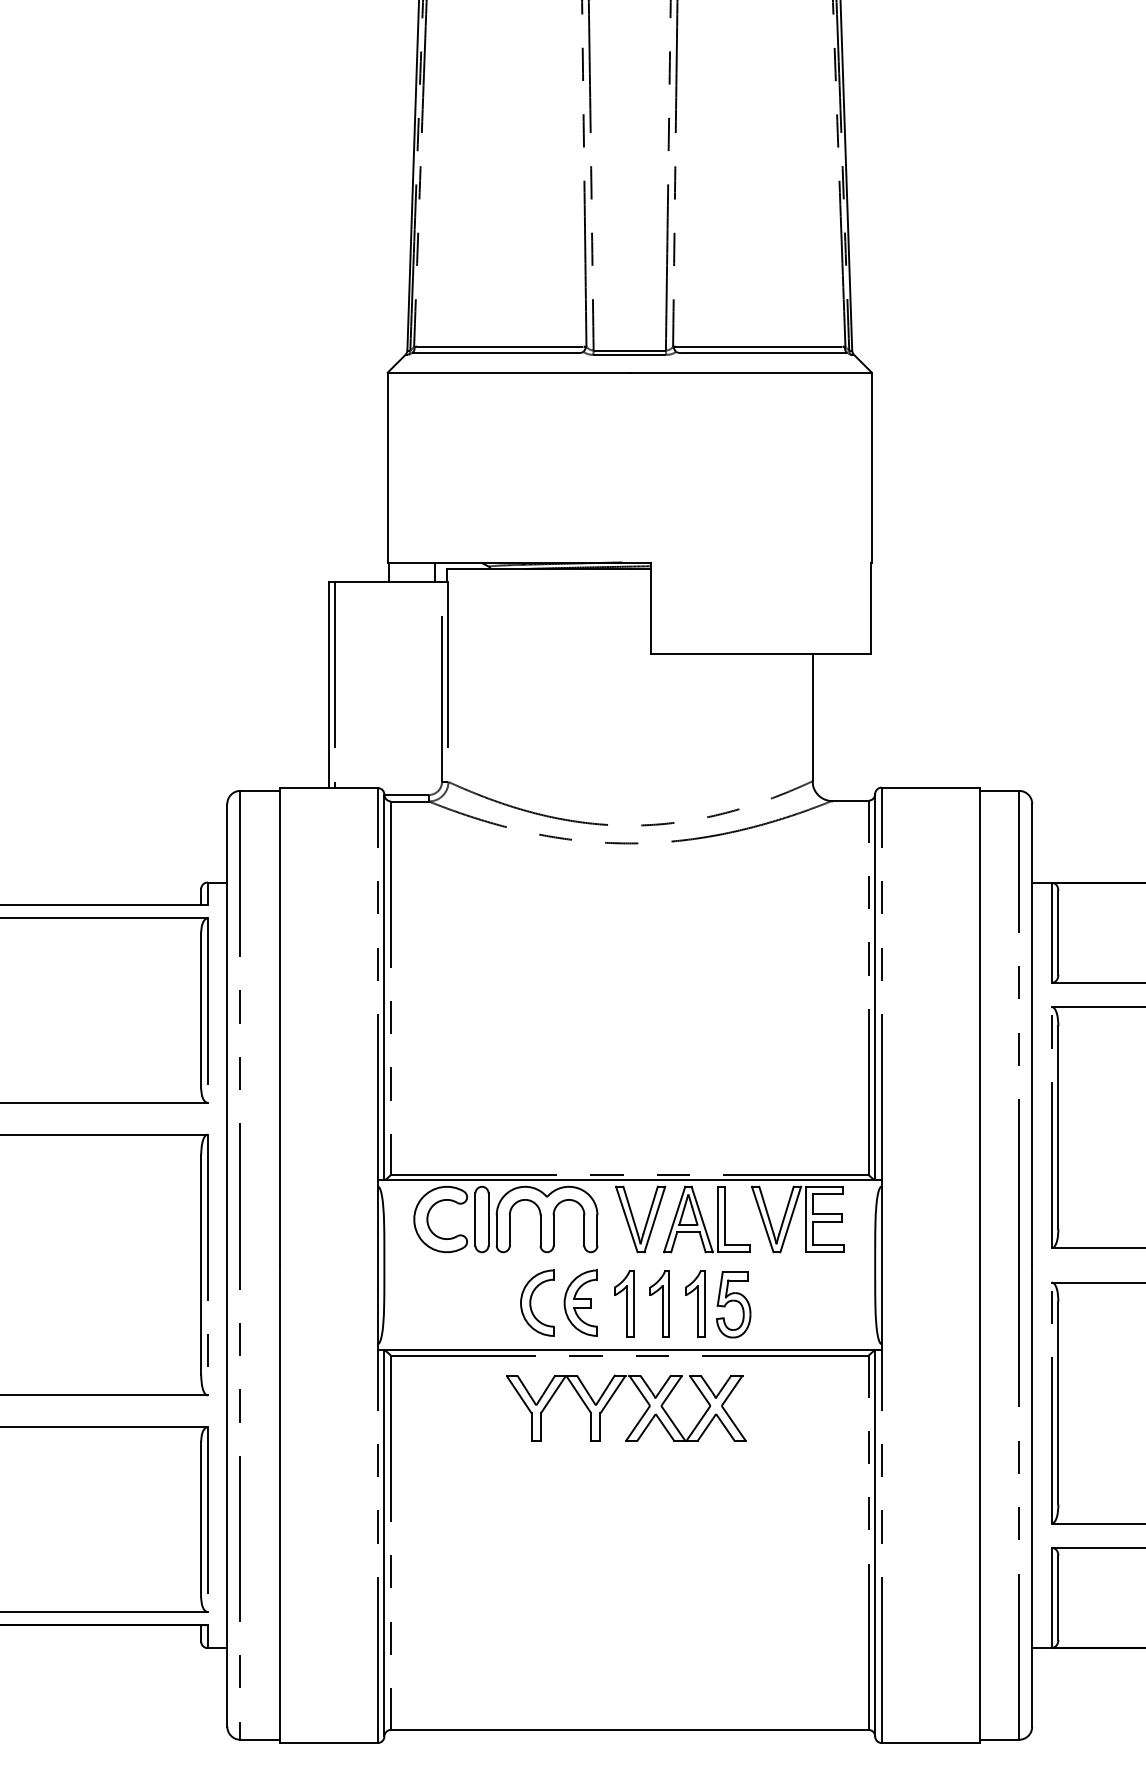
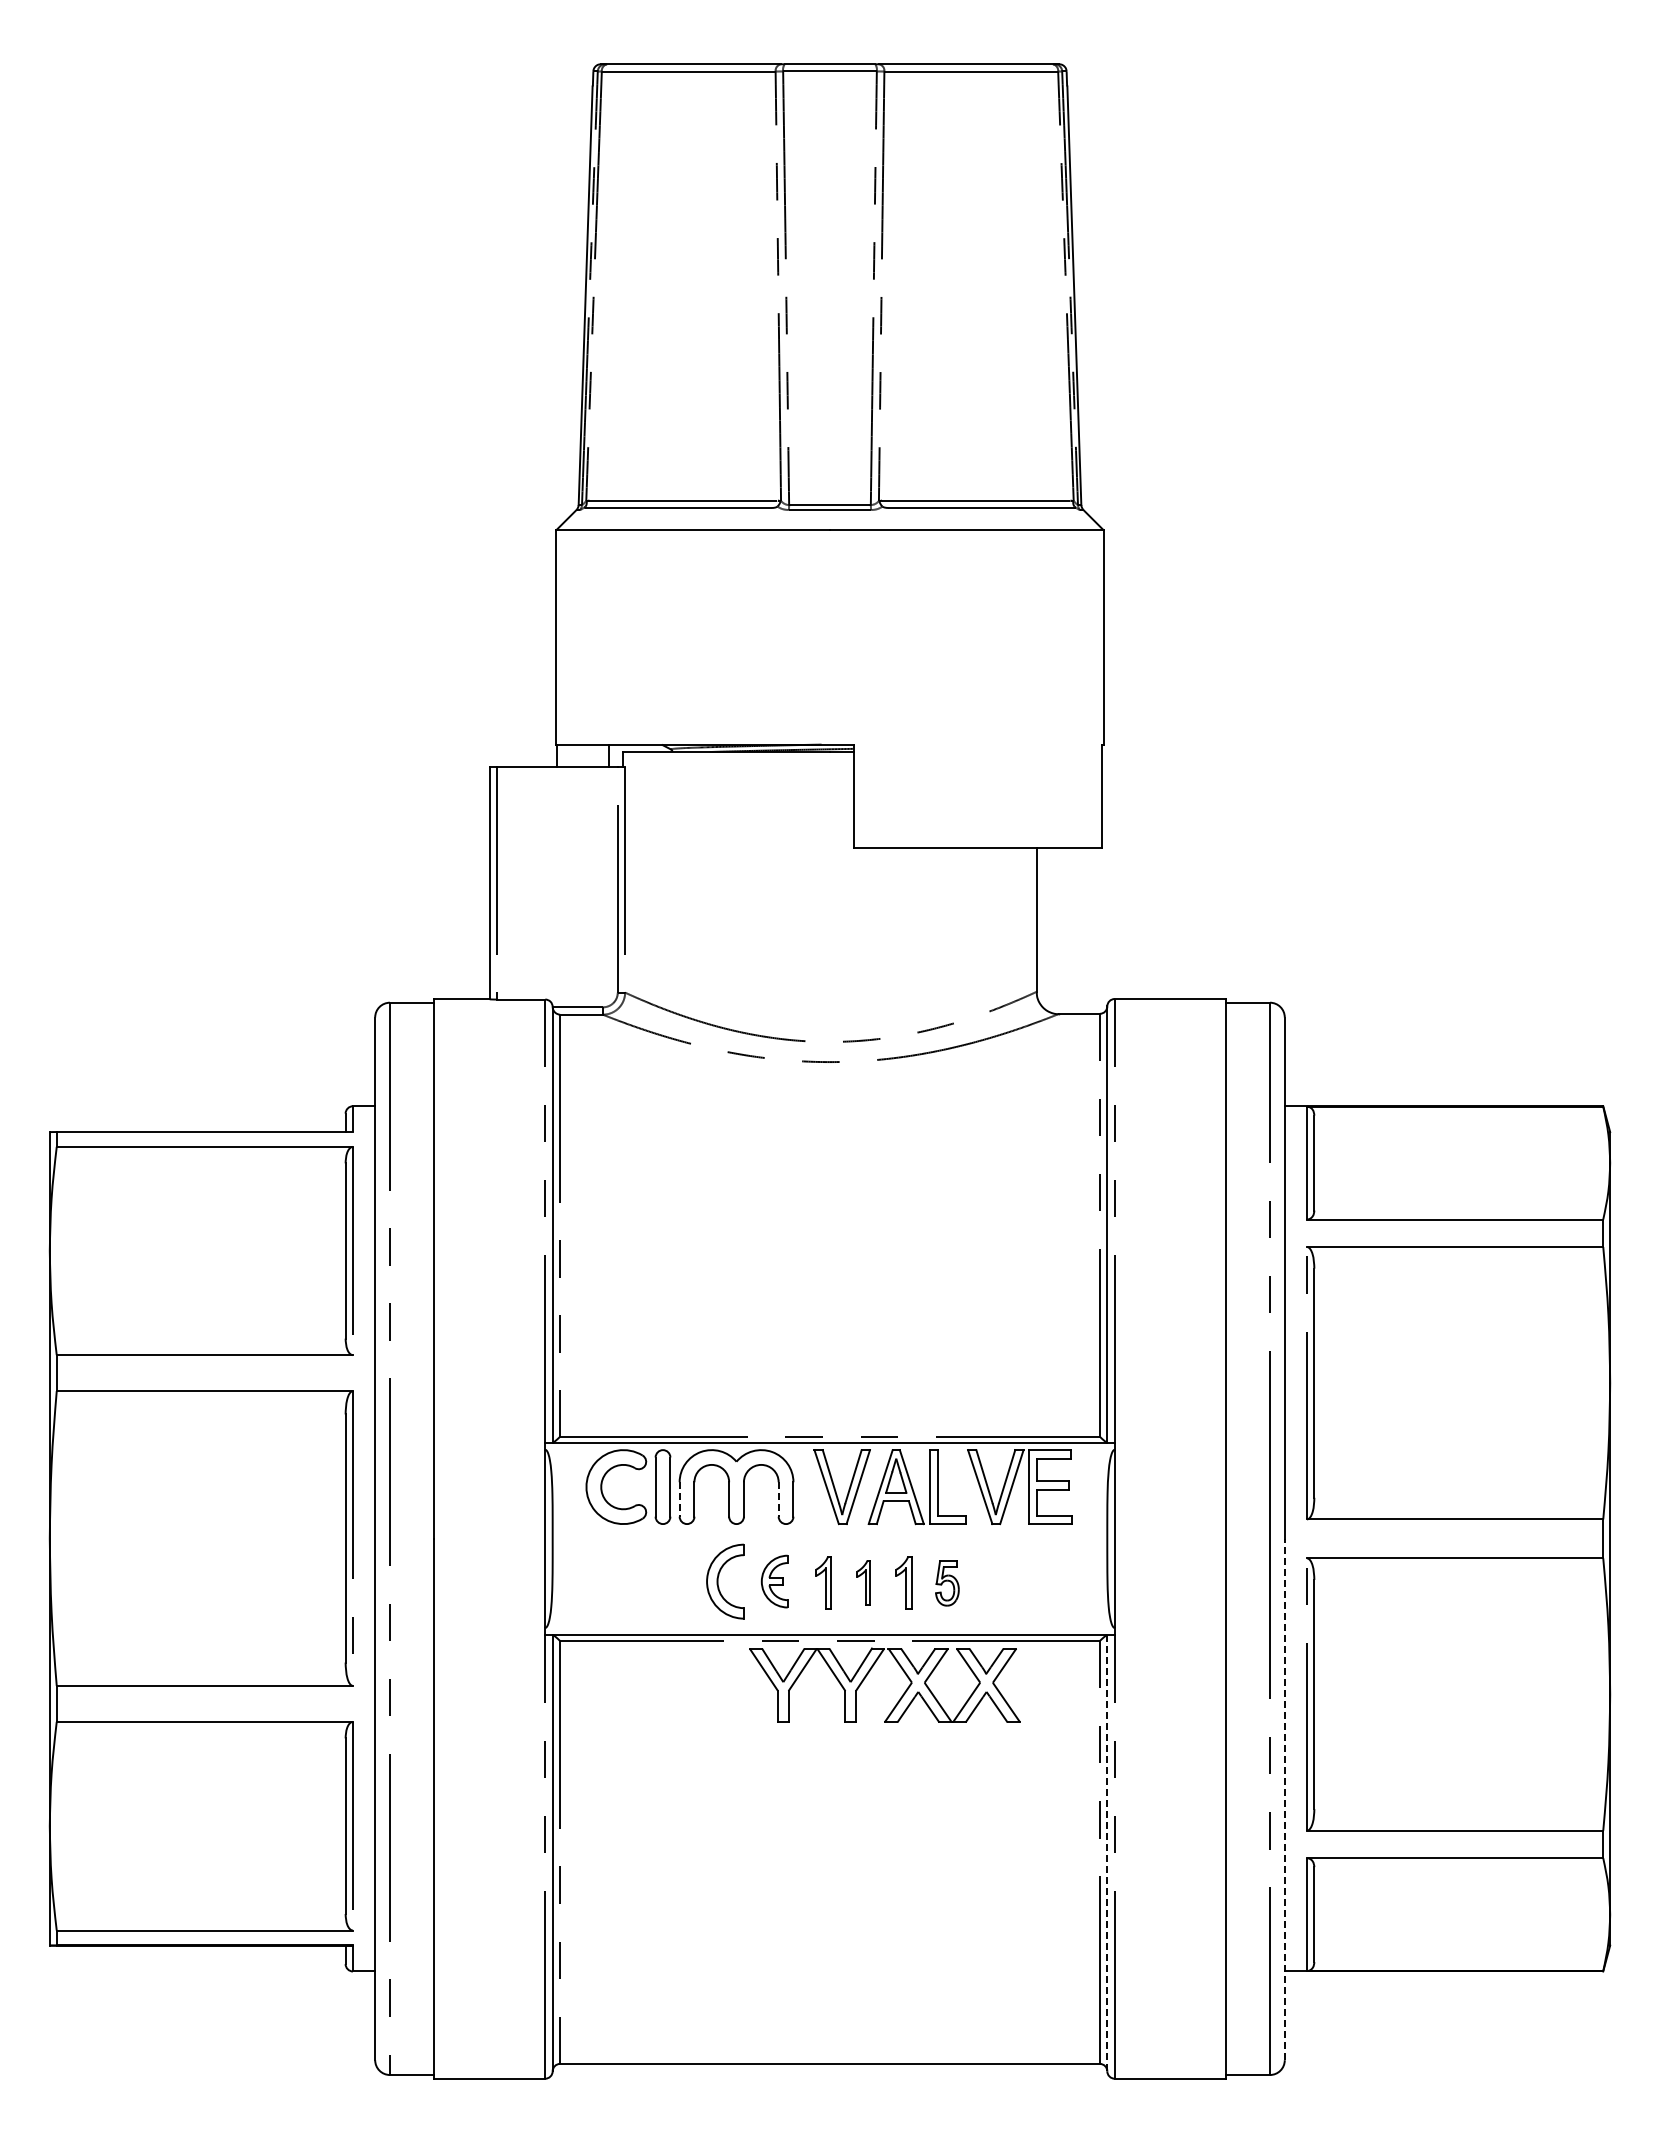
line: (496, 1230) -> (679, 1499), solid -> dashed
line: (584, 1230) -> (778, 1499), solid -> dashed
part: (580, 1303) -> (774, 1581), size x0.7
part: (624, 1303) -> (823, 1582), size x0.7
part: (659, 1303) -> (863, 1582), size x0.6
part: (694, 1303) -> (903, 1582), size x0.7
part: (733, 1304) -> (947, 1583), size x0.6
part: (611, 1398) -> (868, 1674), moved
line: (1031, 1495) -> (1284, 1799), solid -> dashed
line: (875, 1542) -> (1107, 1852), solid -> dashed

